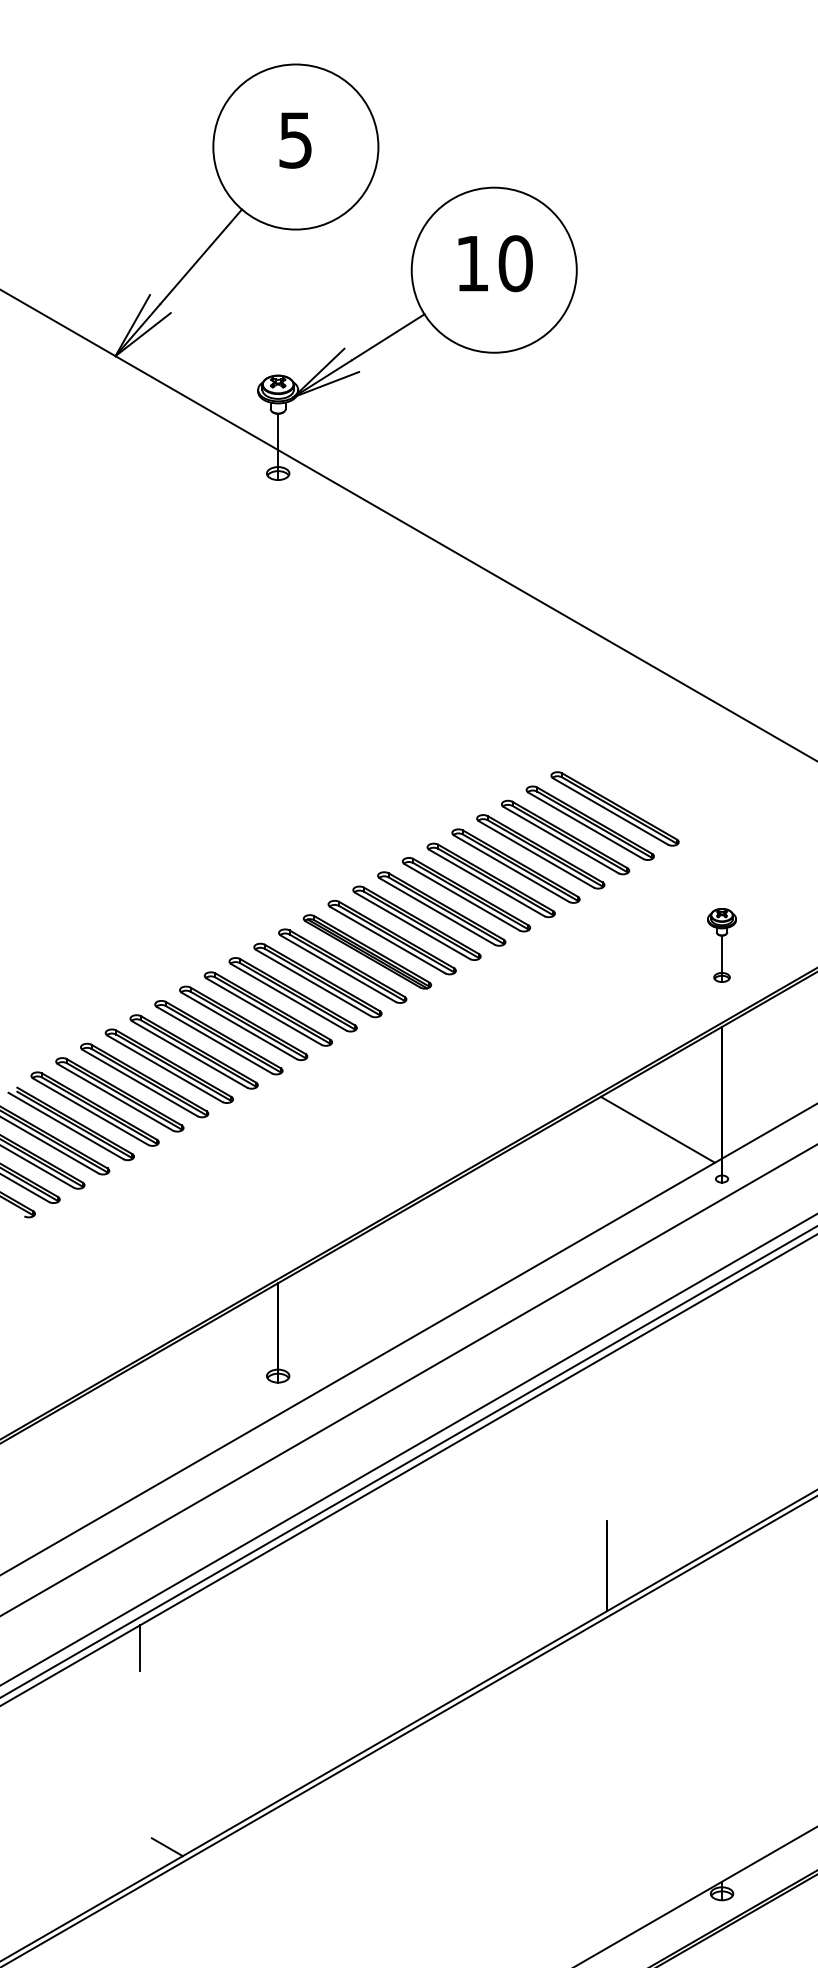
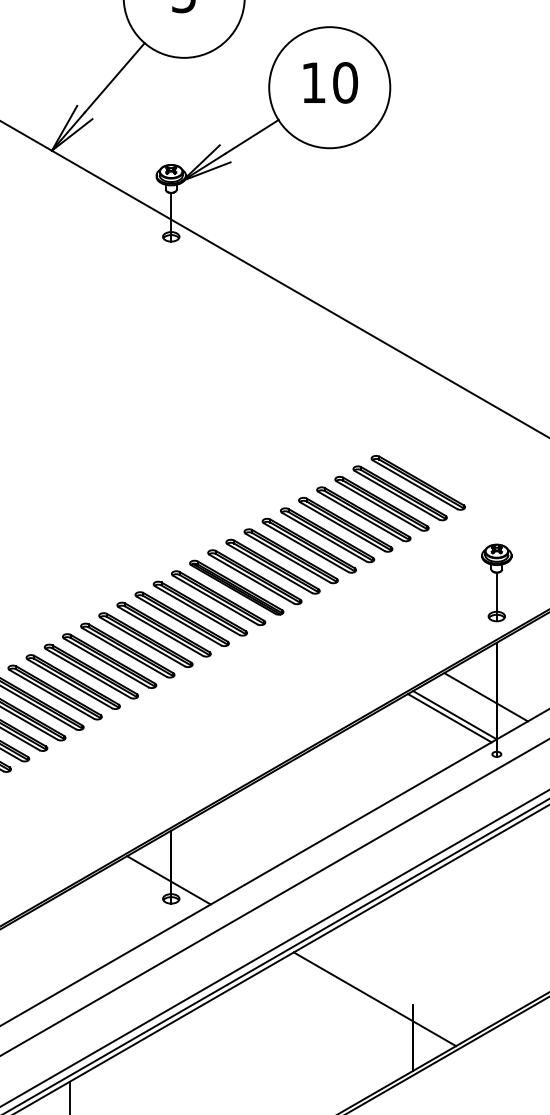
part: (721, 945) -> (496, 583), size x1.43
line: (707, 1101) -> (486, 697), added
line: (664, 1125) -> (454, 715), added
line: (275, 1350) -> (169, 880), added
line: (555, 1512) -> (374, 998), added

